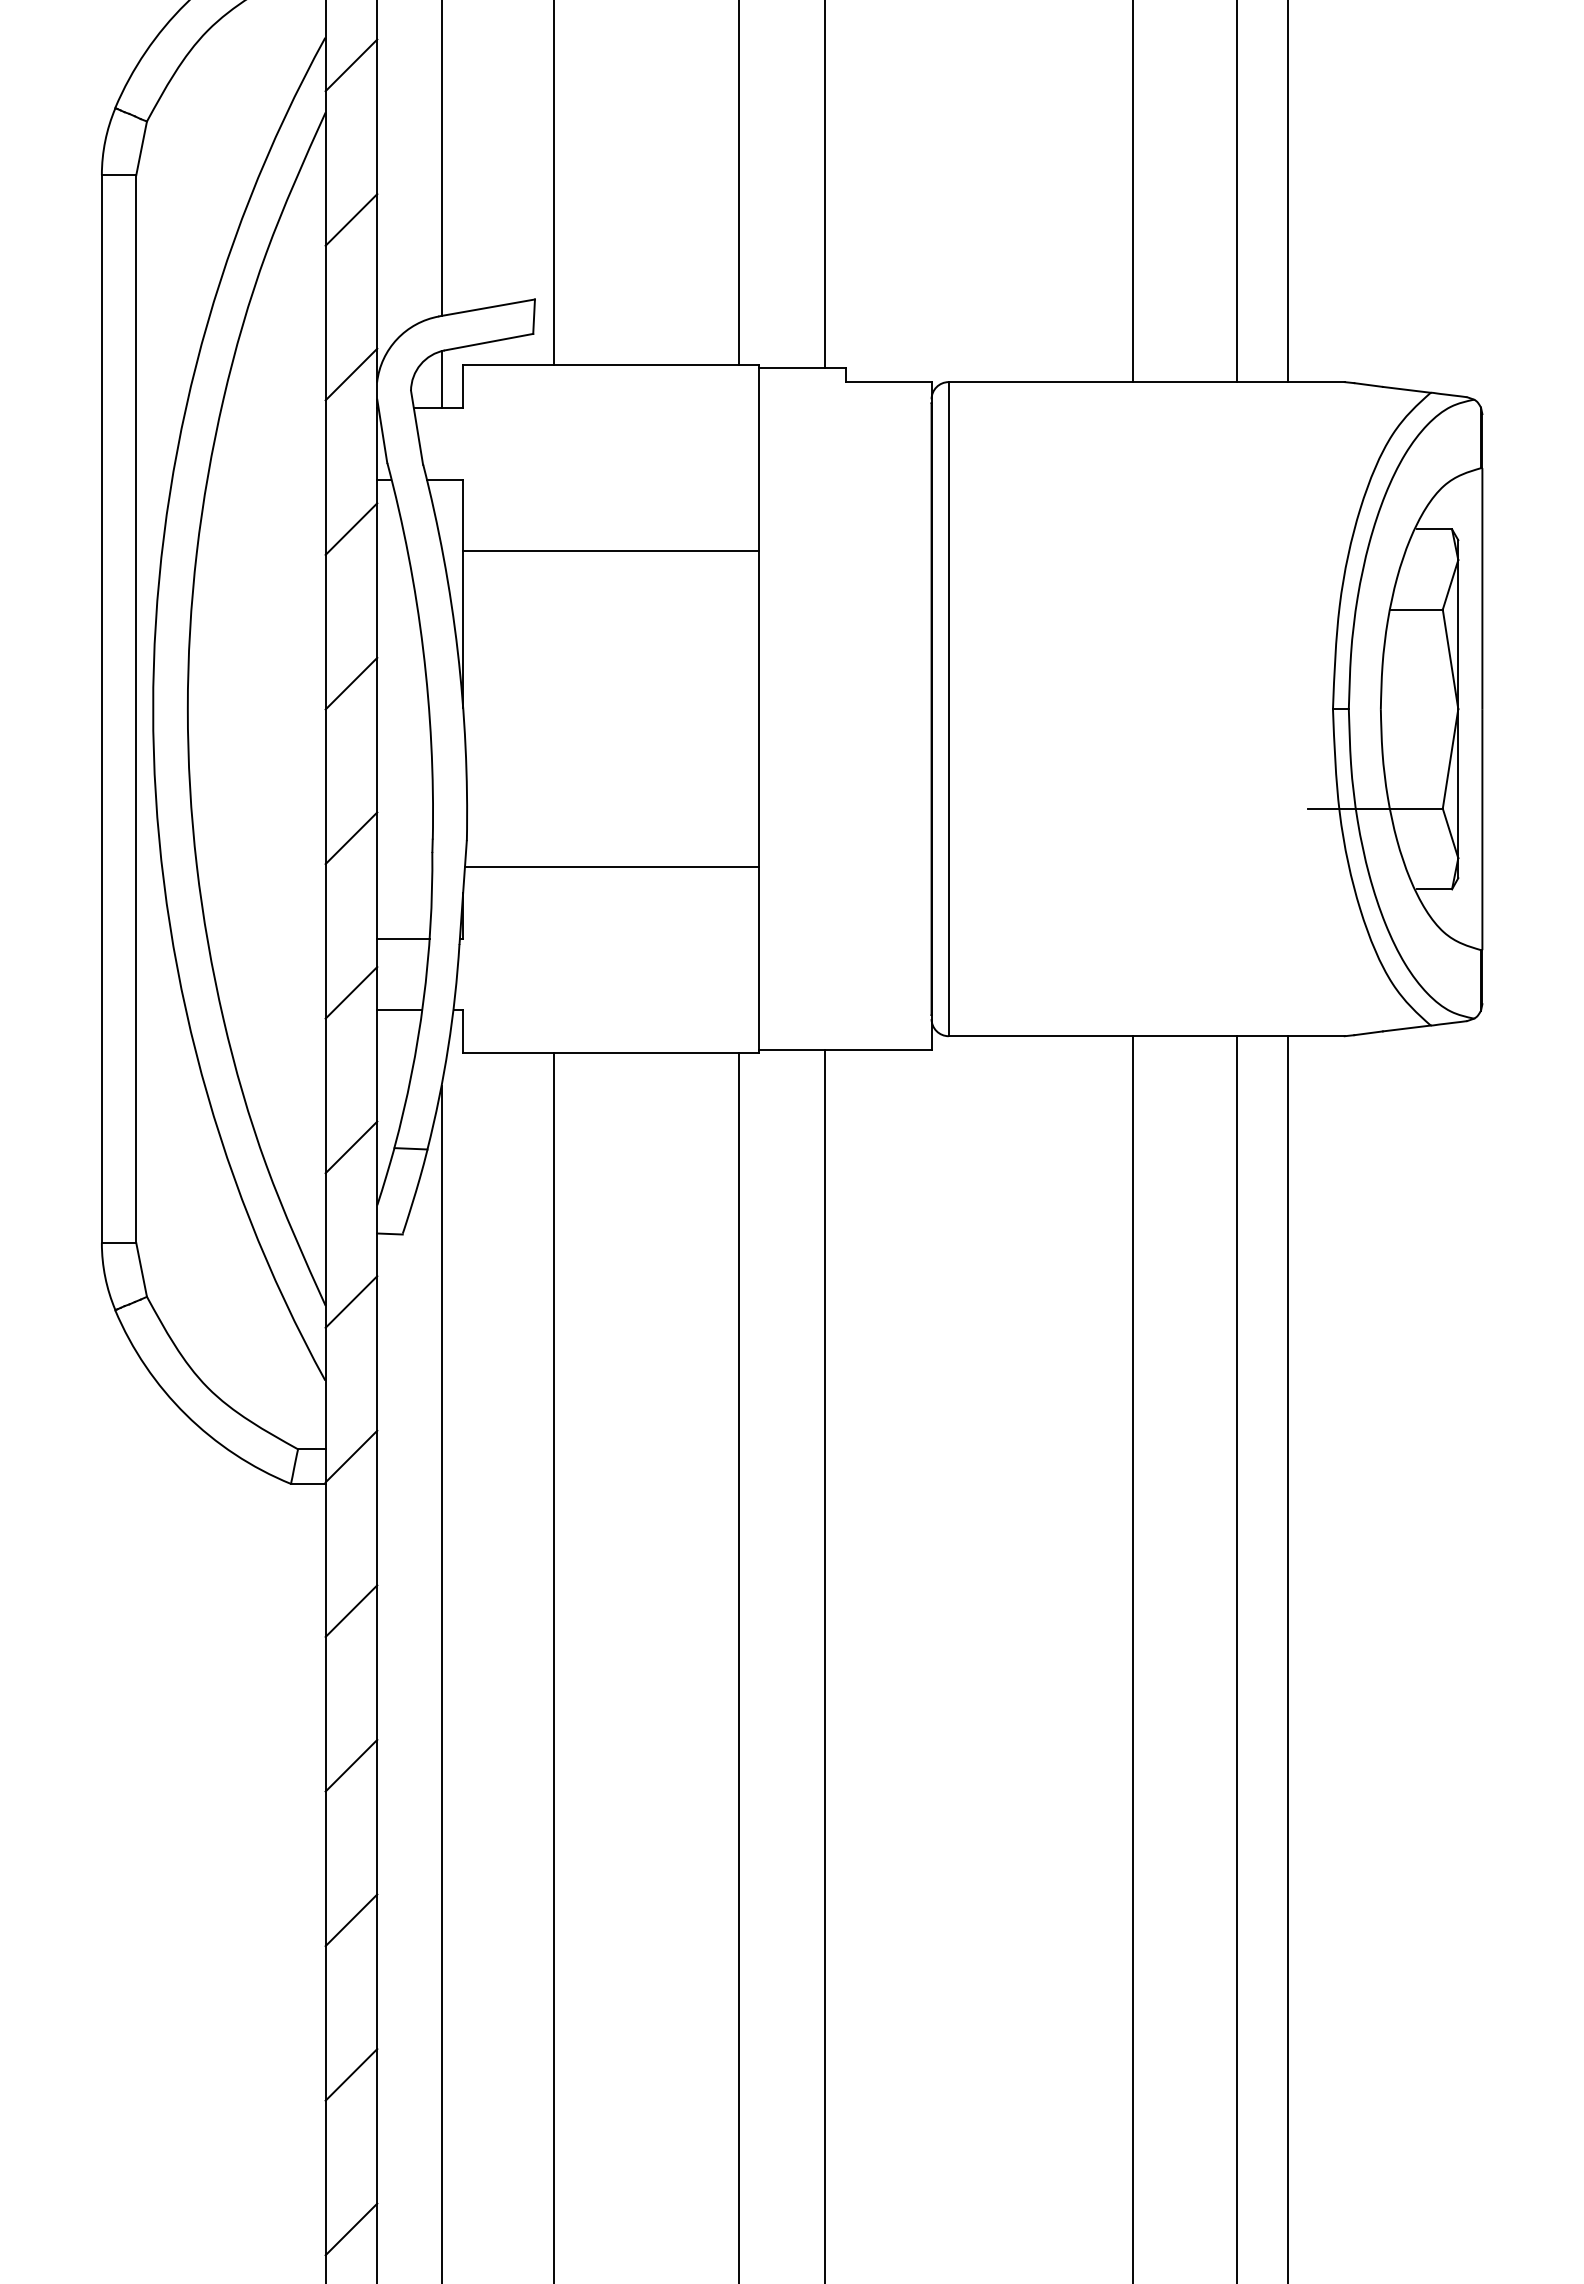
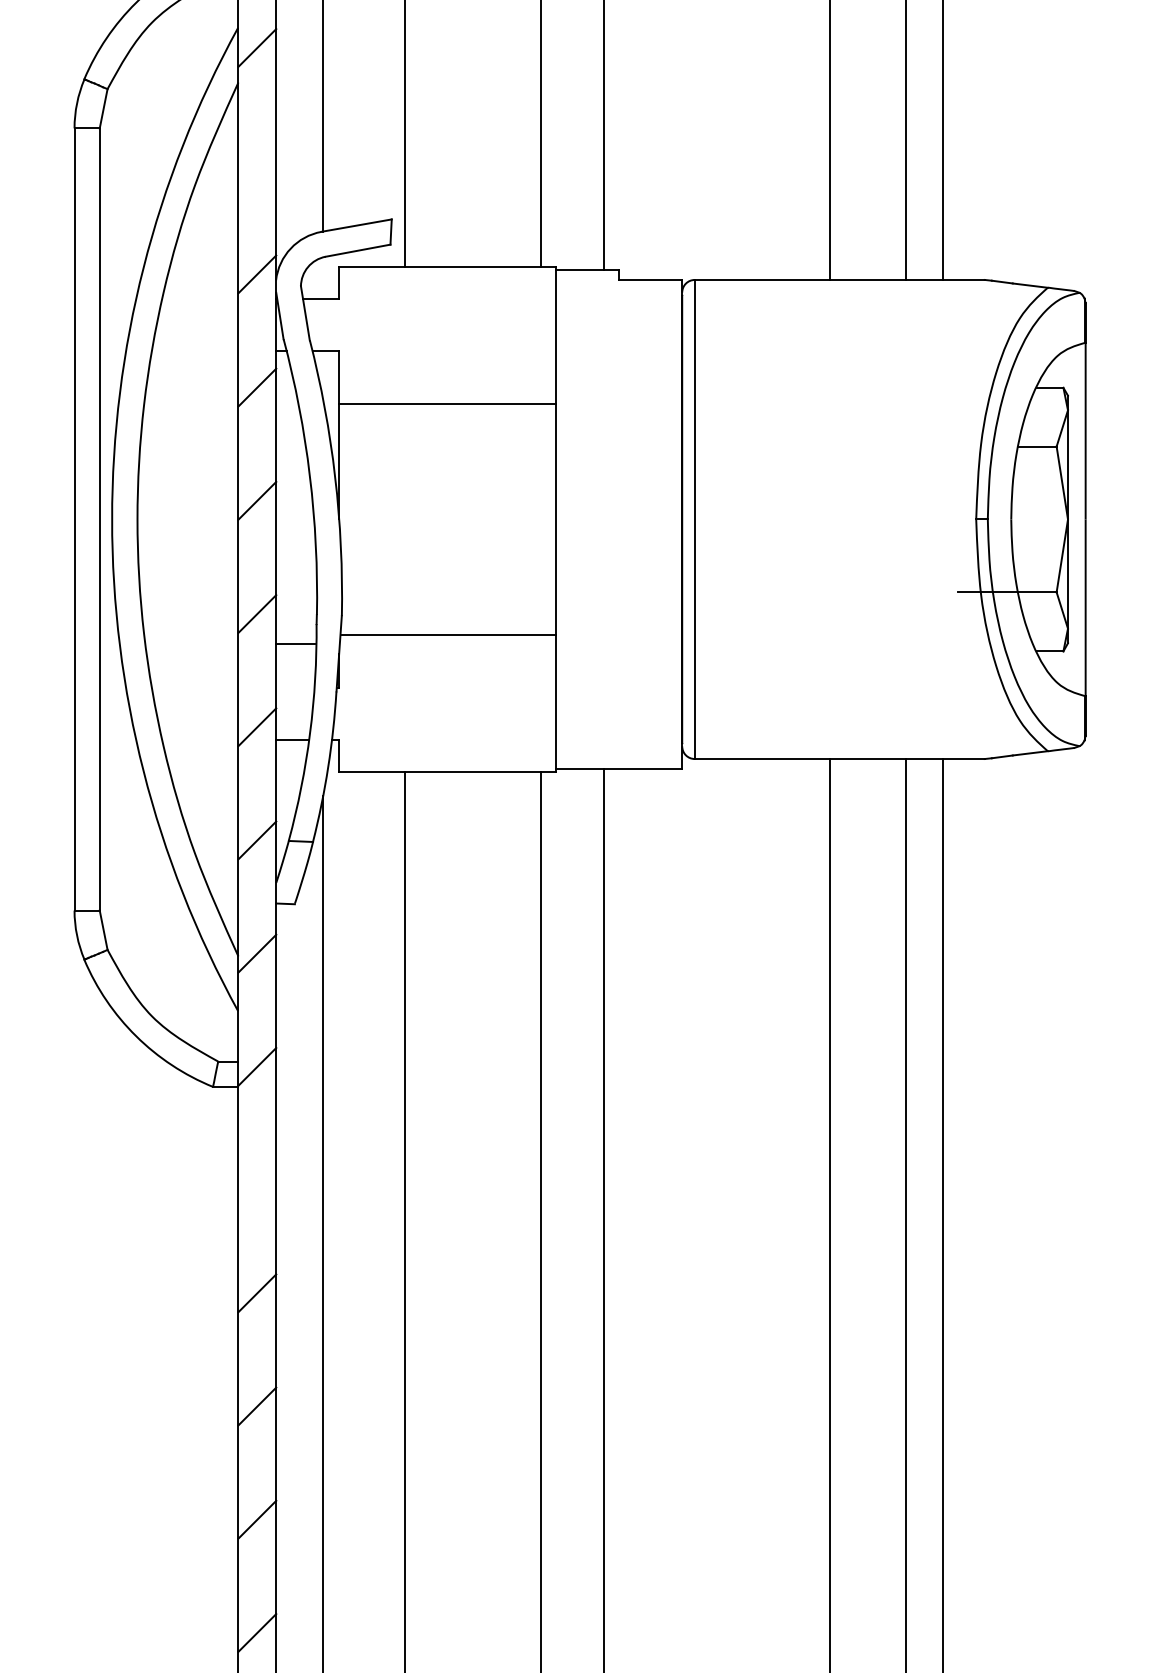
line: (351, 219) -> (257, 160), removed
line: (441, 379) -> (323, 278), removed
line: (403, 938) -> (295, 644), moved
line: (351, 1610) -> (257, 1179), removed

